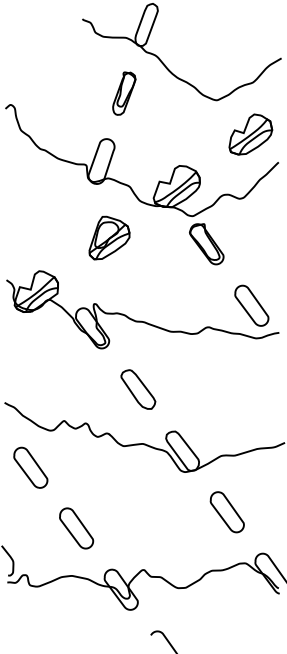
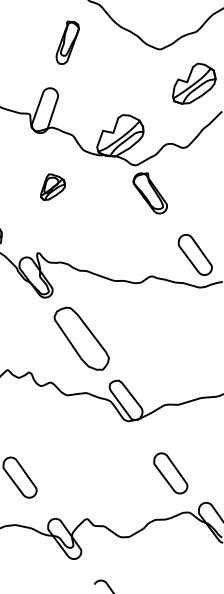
part: (109, 237) -> (52, 186), size x0.6
part: (138, 389) -> (81, 338), size x1.6
part: (226, 512) -> (169, 473), moved

